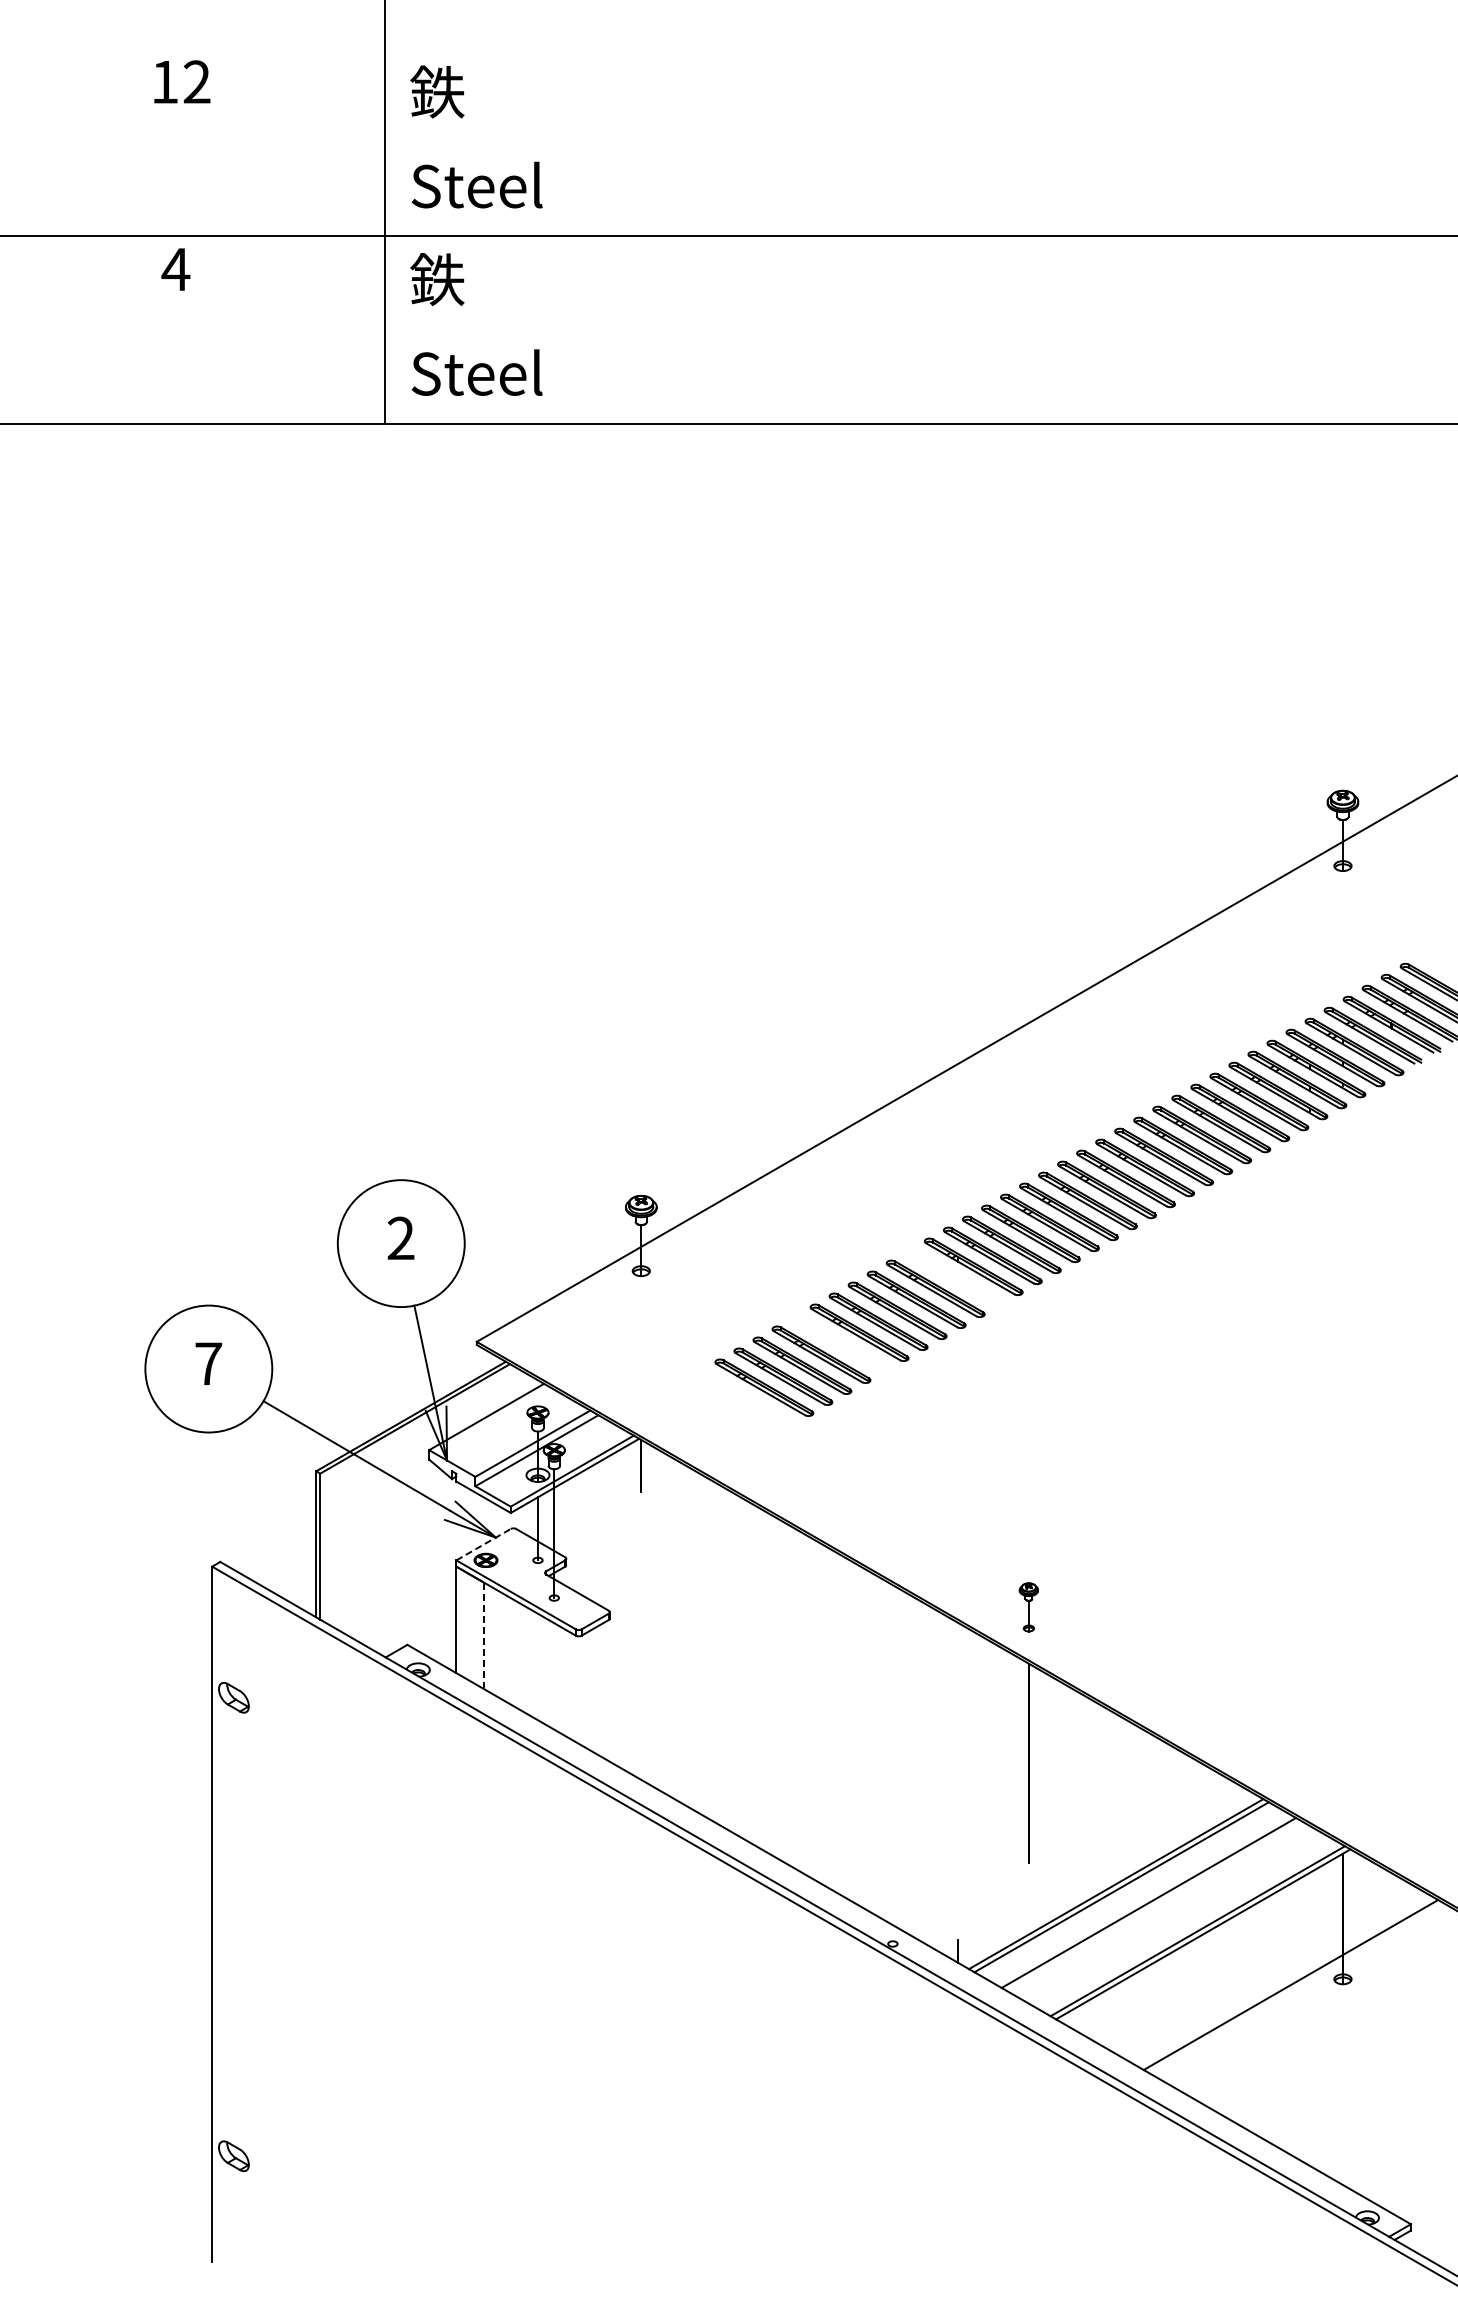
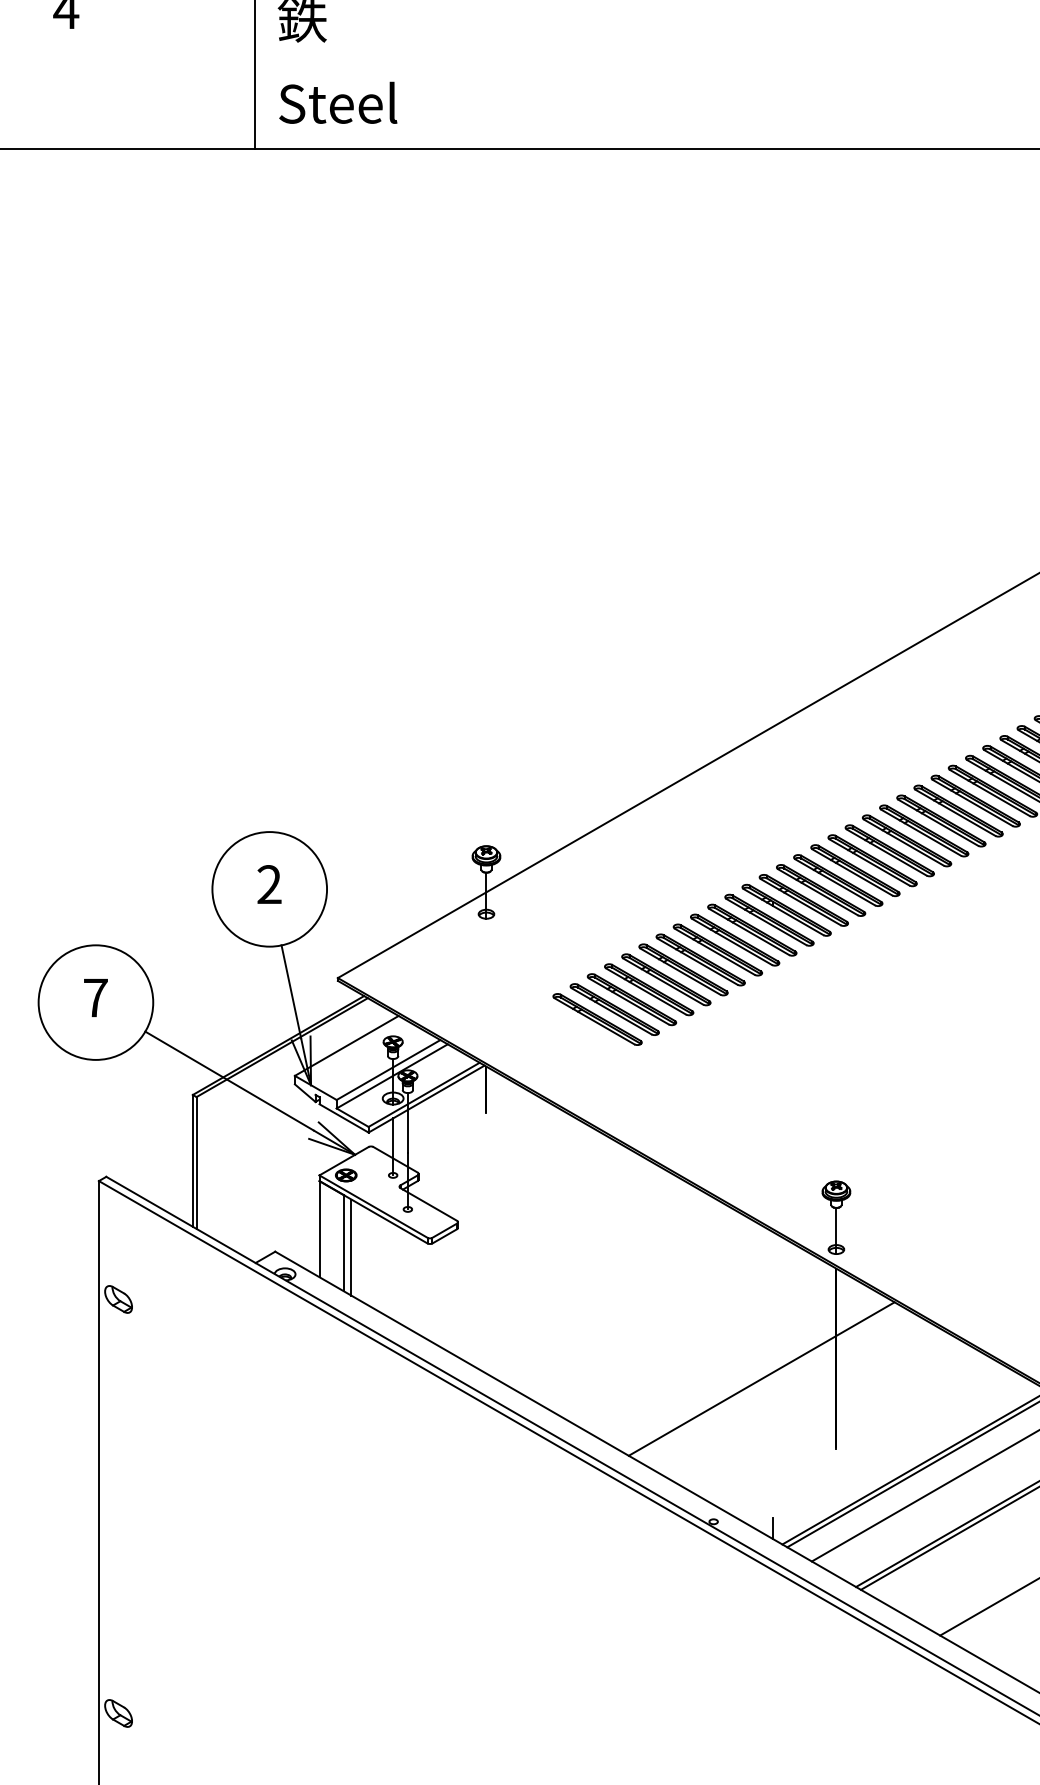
part: (954, 1277) -> (769, 919), added
part: (840, 1343) -> (666, 979), added
line: (484, 1544) -> (344, 1161), dashed -> solid
part: (1028, 1607) -> (836, 1217), size x1.67
line: (483, 1635) -> (343, 1243), dashed -> solid
line: (491, 1640) -> (351, 1247), added
line: (945, 1785) -> (761, 1378), added

